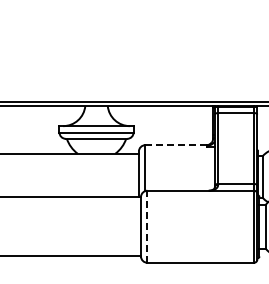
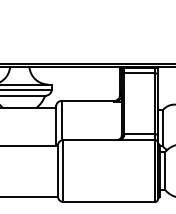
line: (175, 145) -> (87, 101), dashed -> solid
line: (147, 226) -> (63, 170), dashed -> solid

